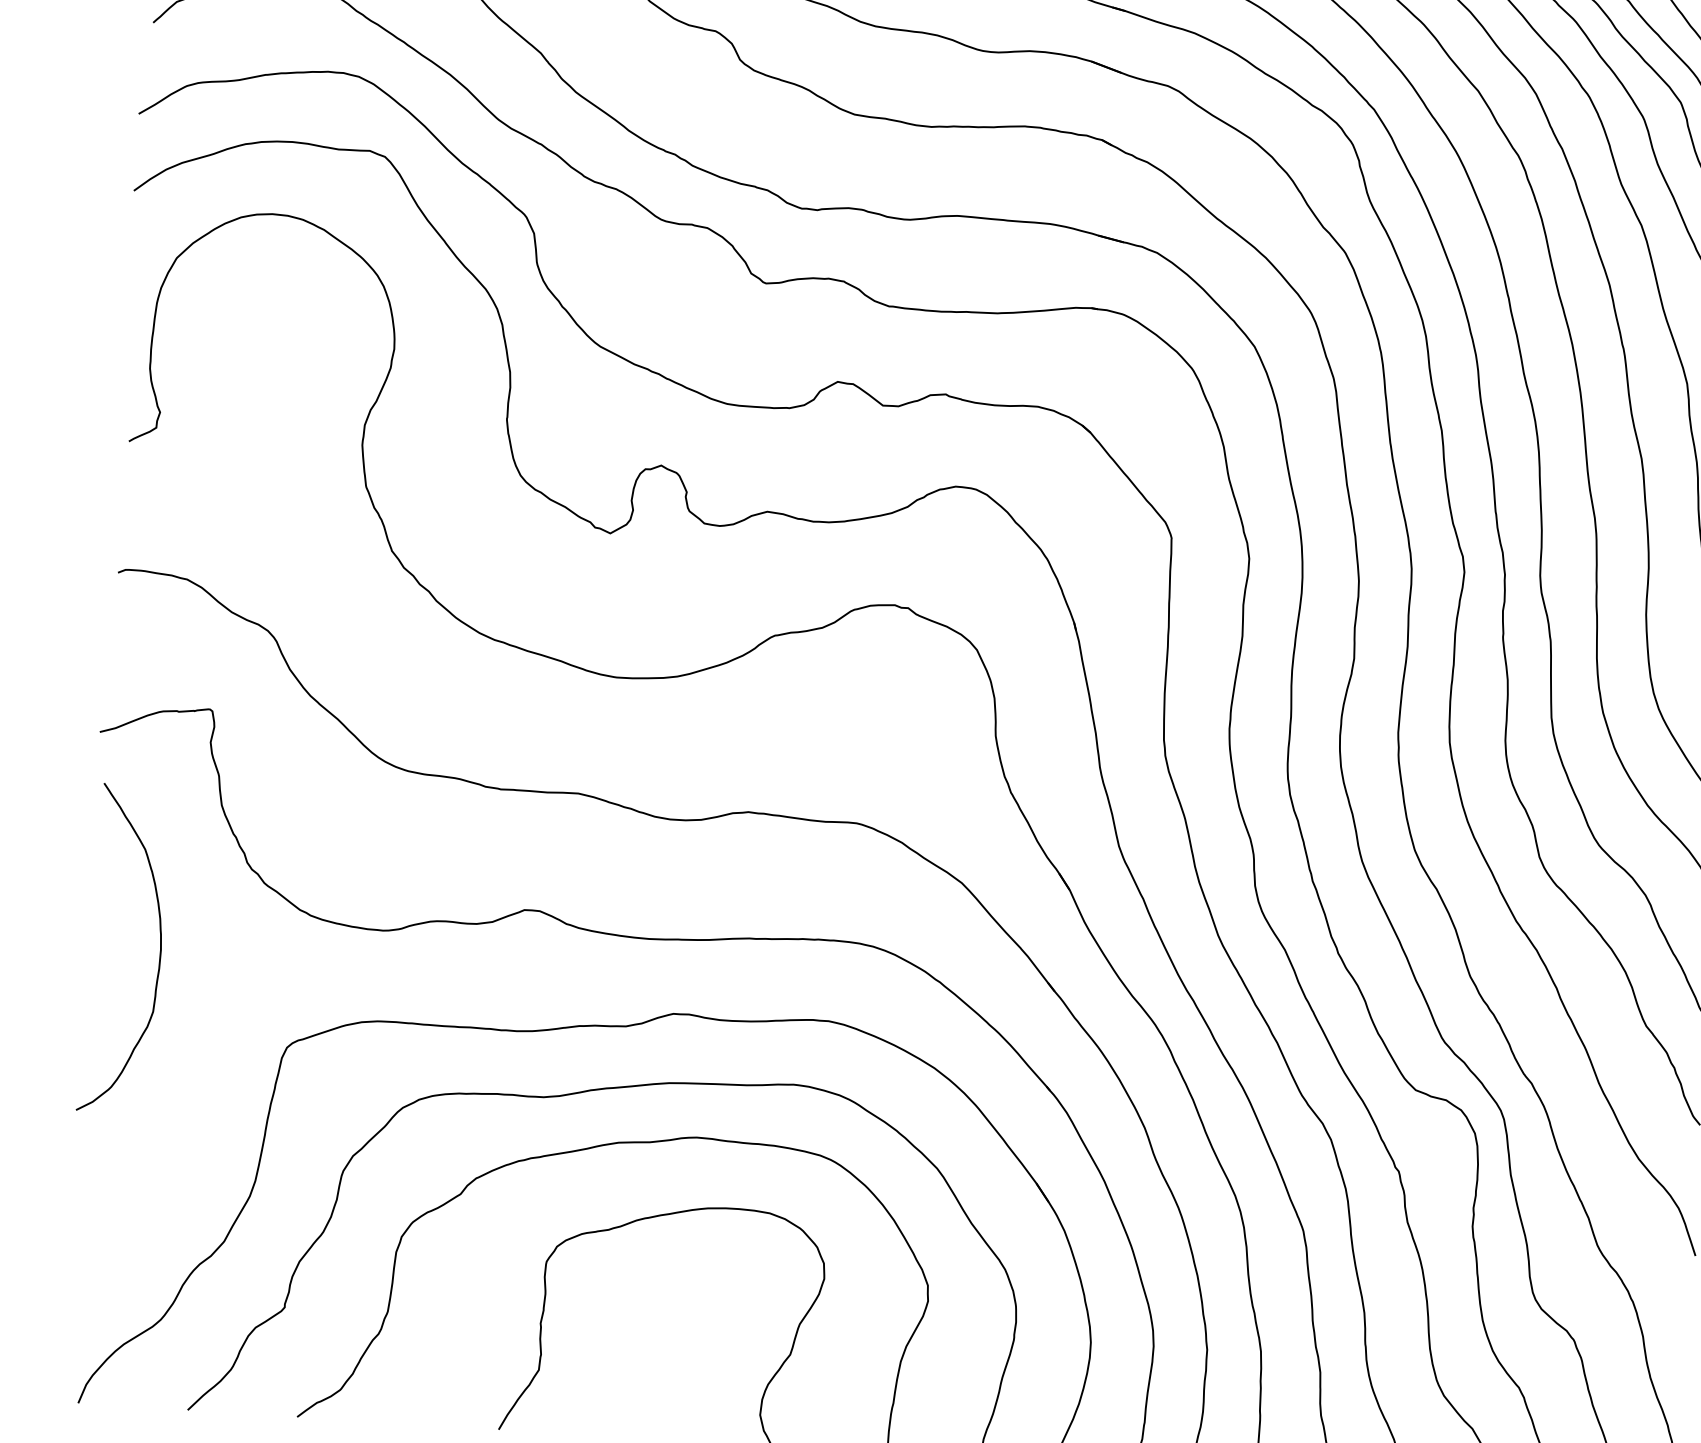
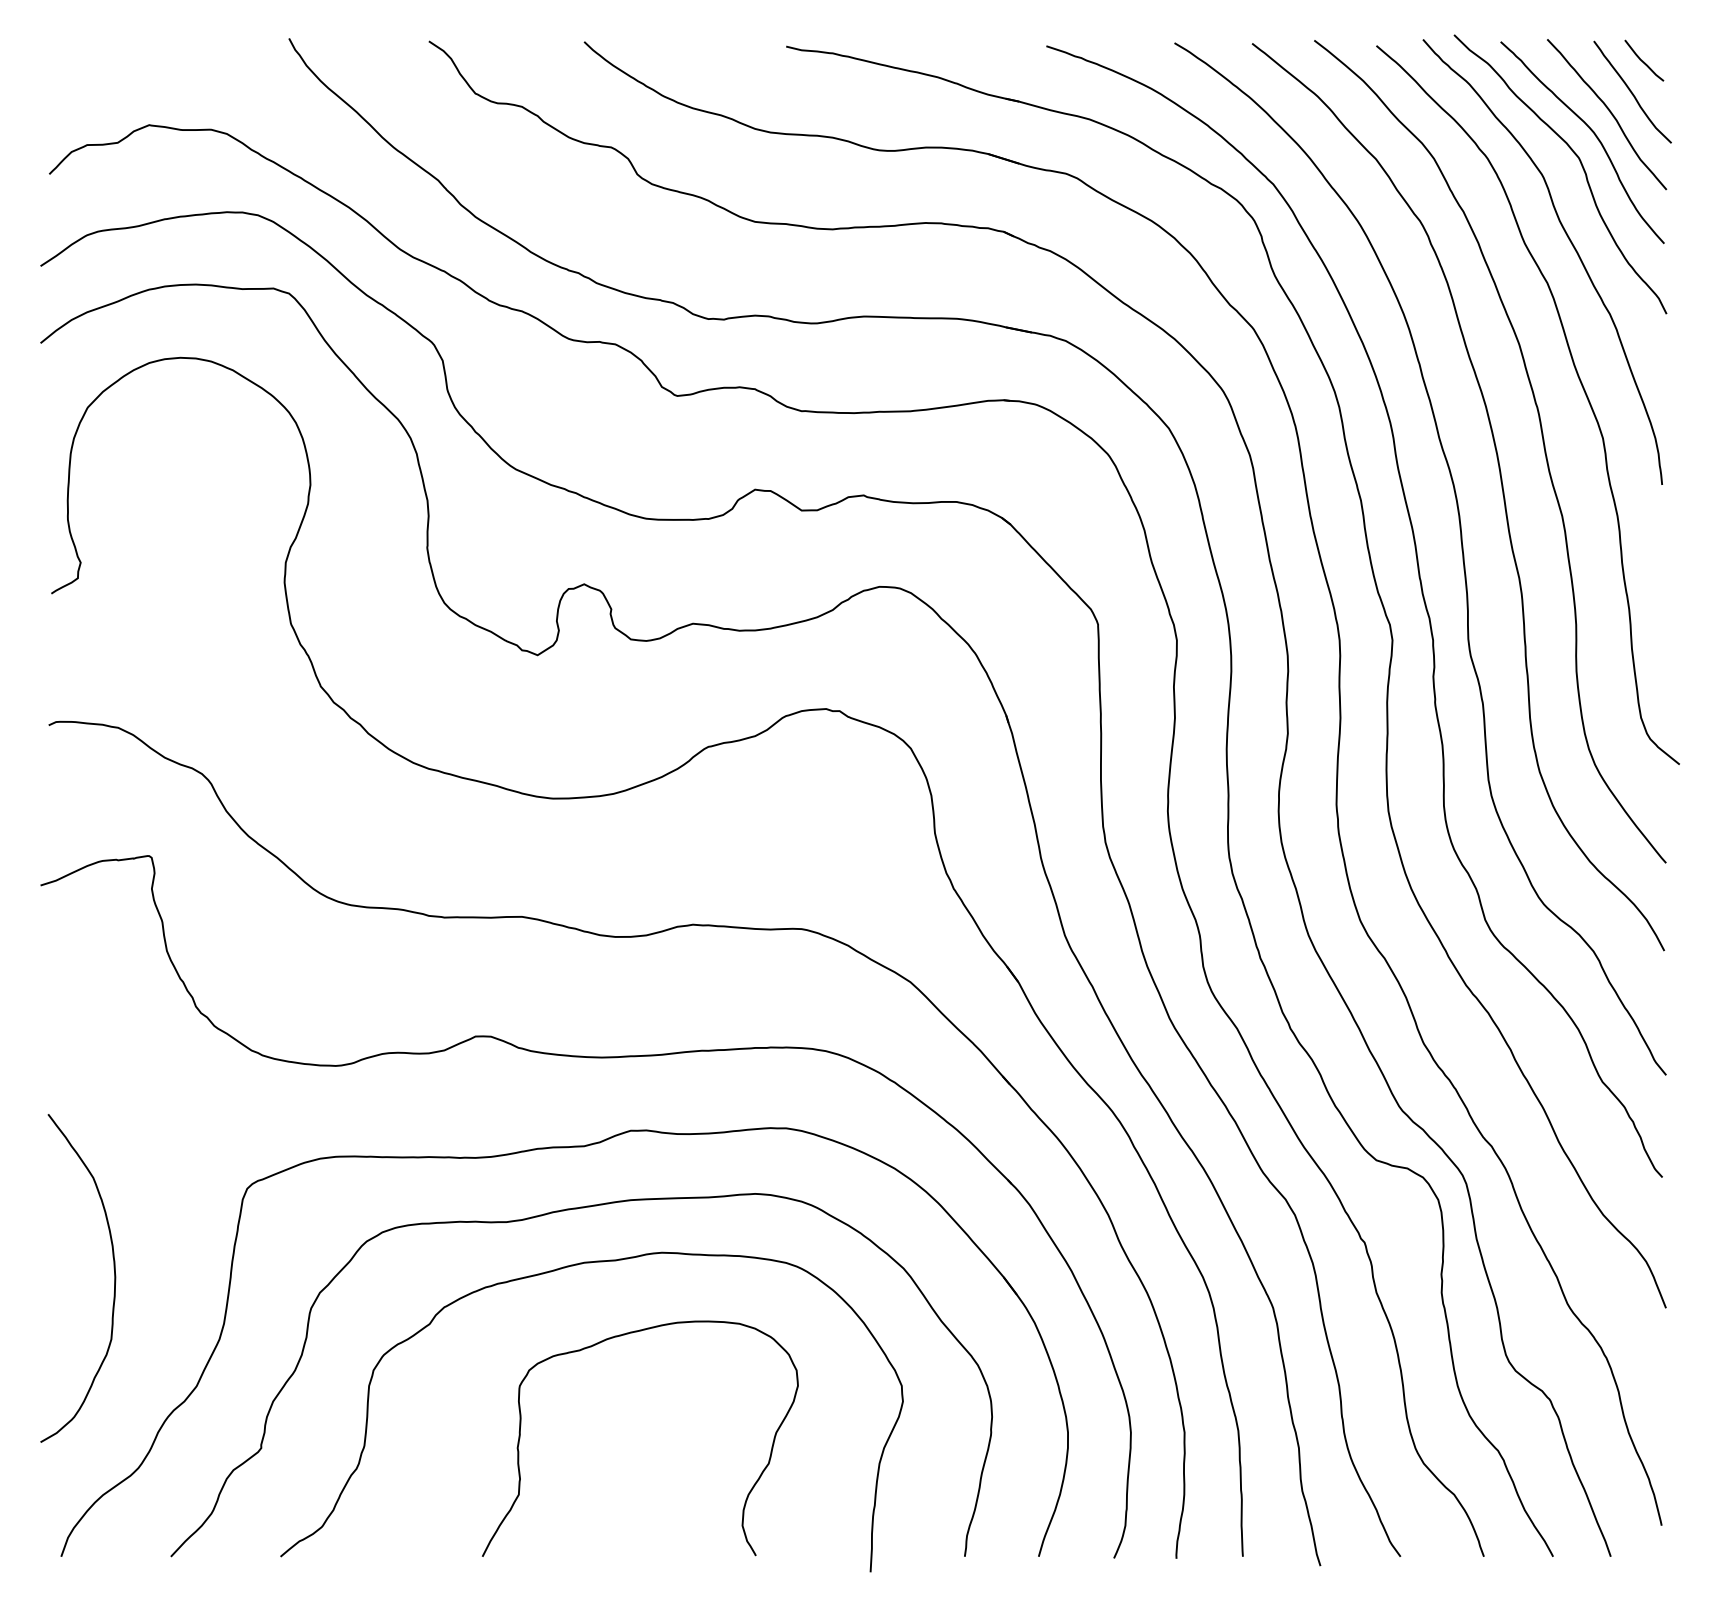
curve: (160, 951) -> (114, 1278), moved

